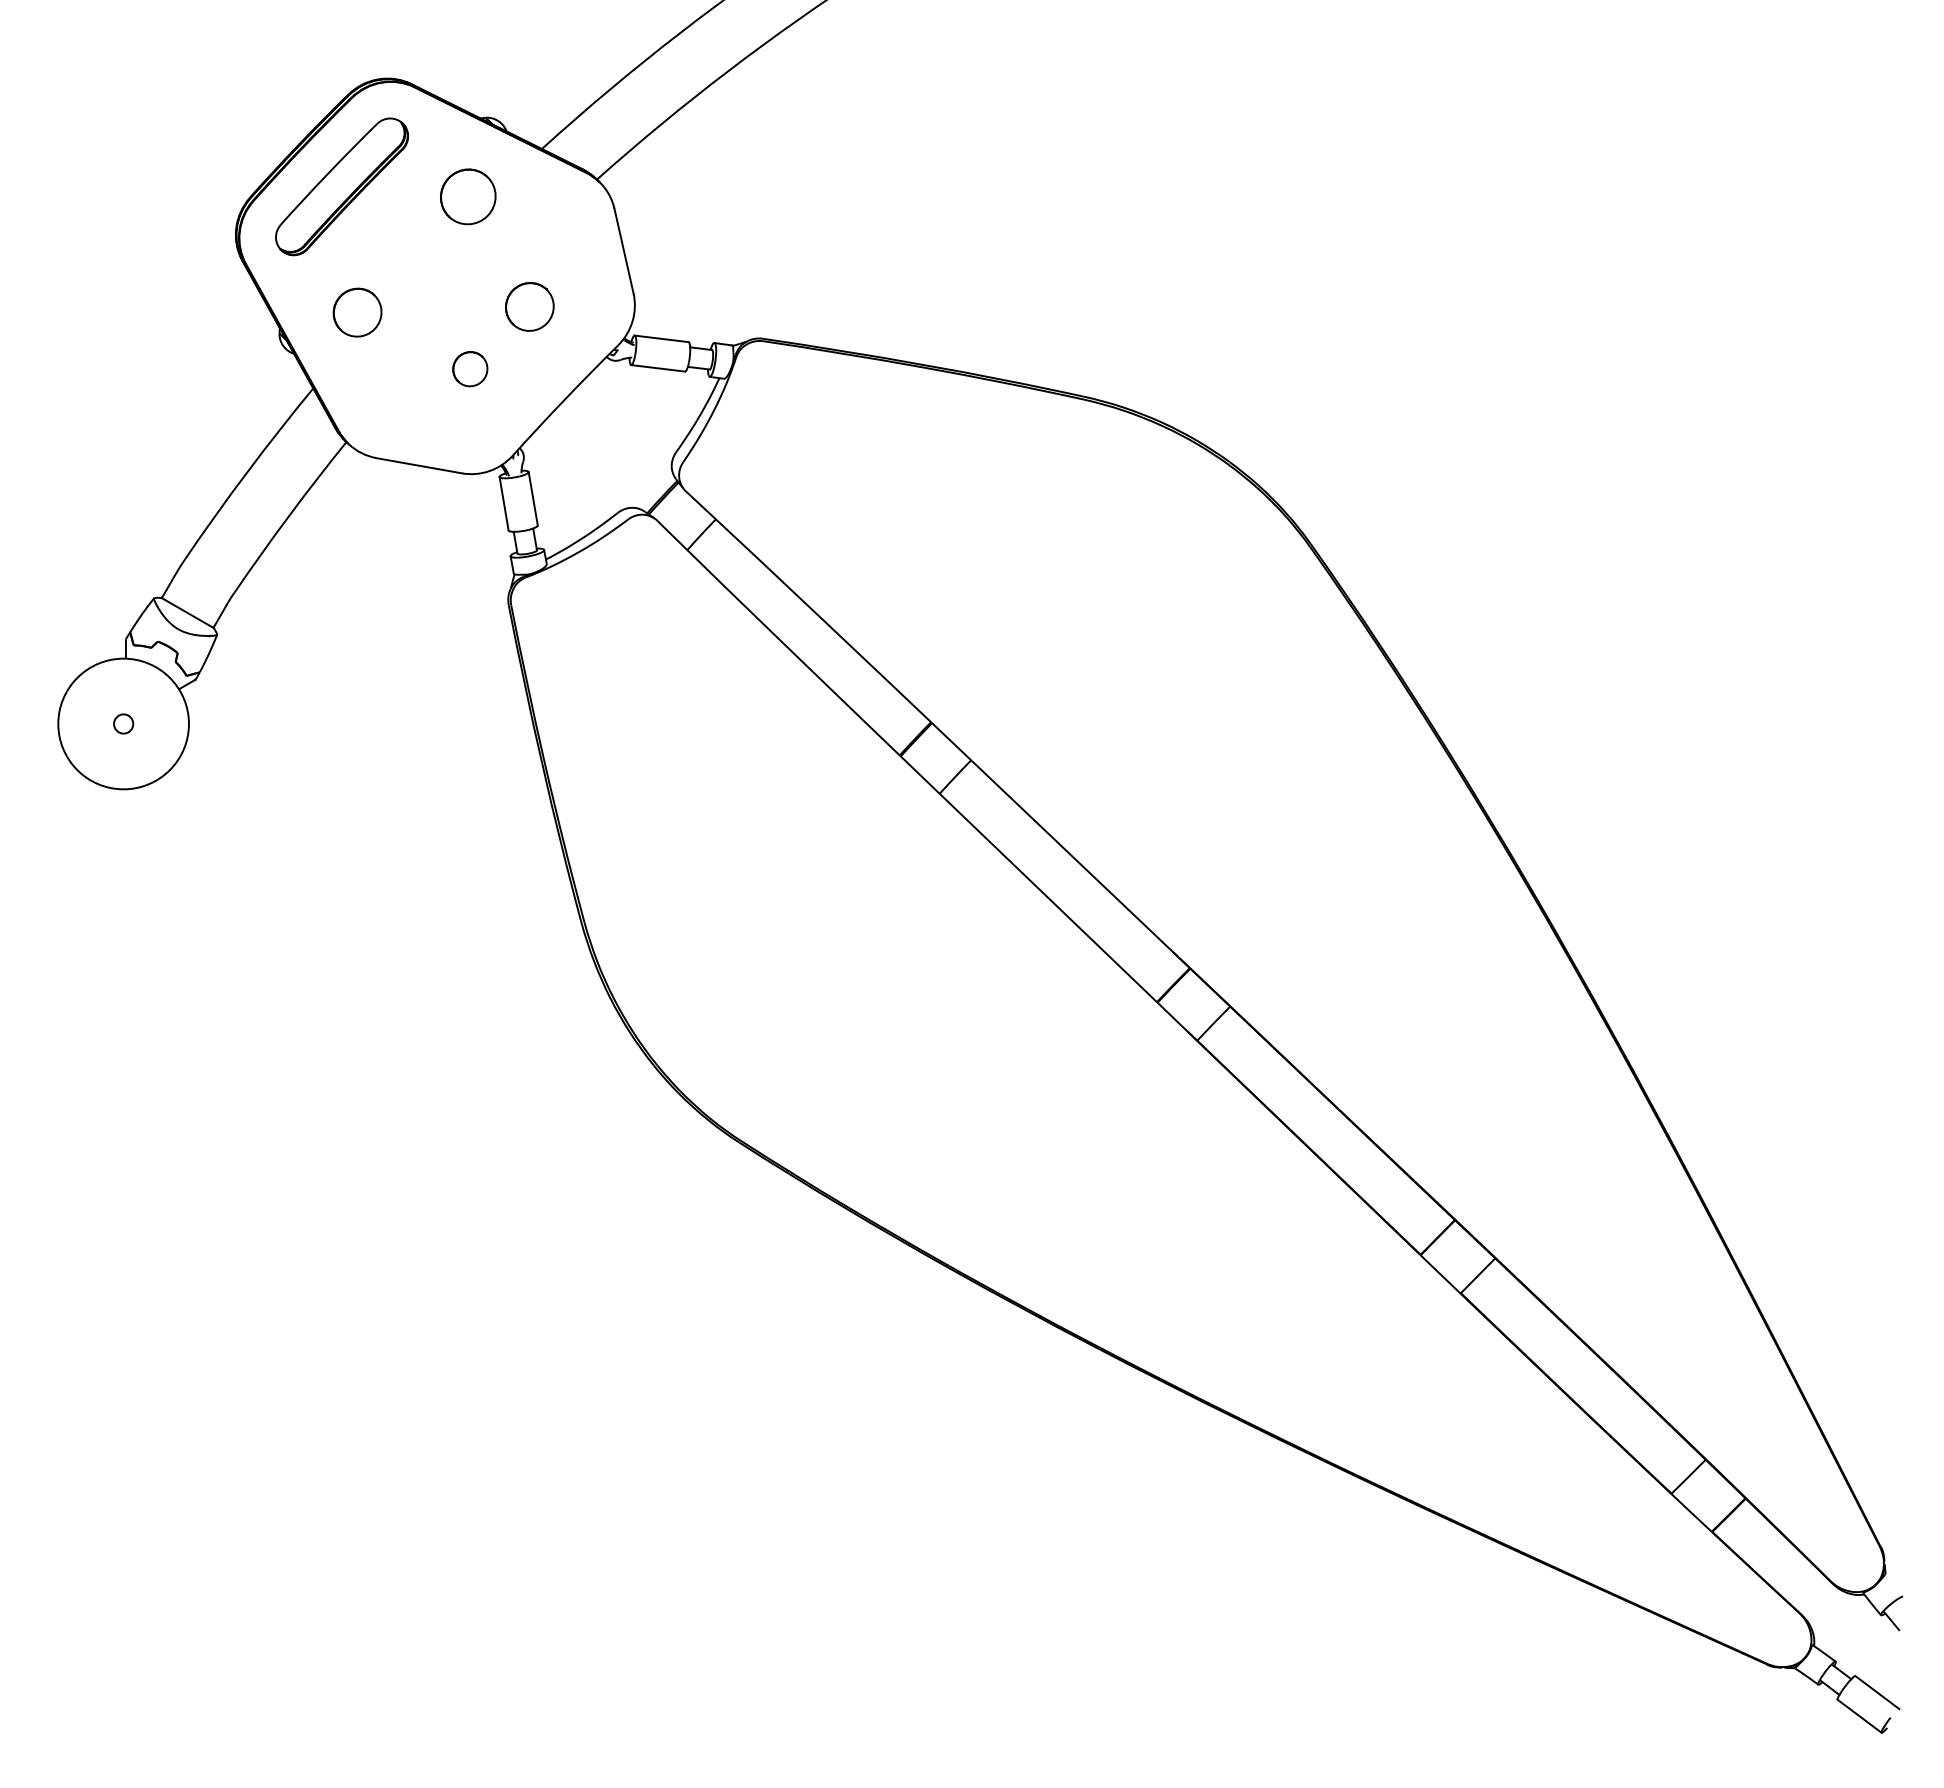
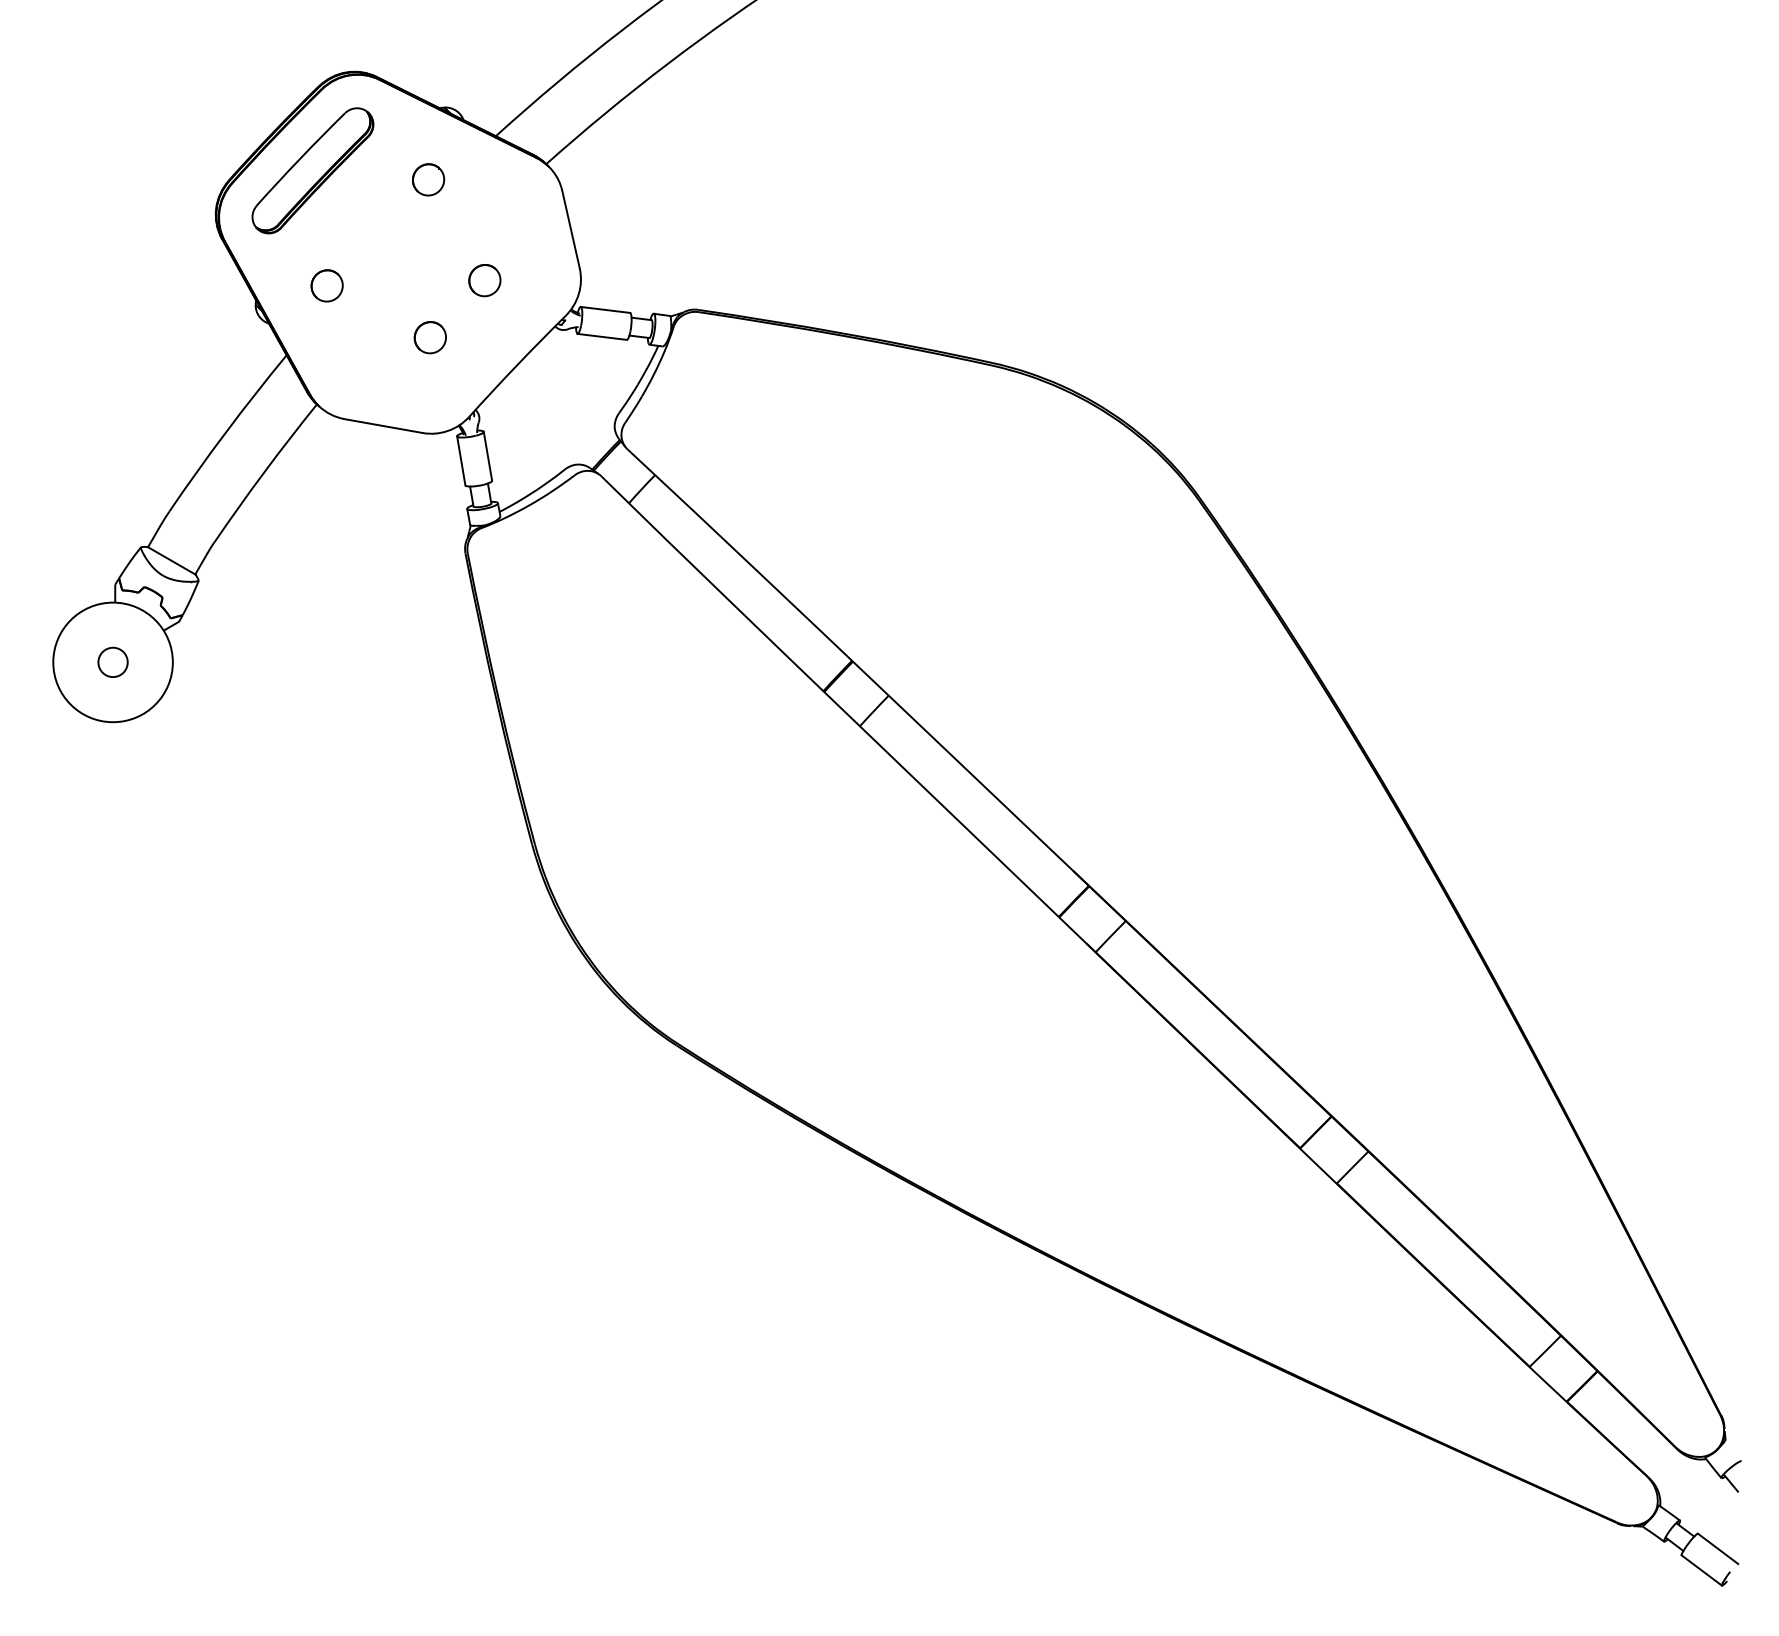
part: (468, 196) -> (428, 179), size x0.62
part: (529, 306) -> (484, 280), size x0.71
part: (357, 312) -> (327, 285), size x0.71
circle: (123, 723) -> (112, 661), size x1.67

